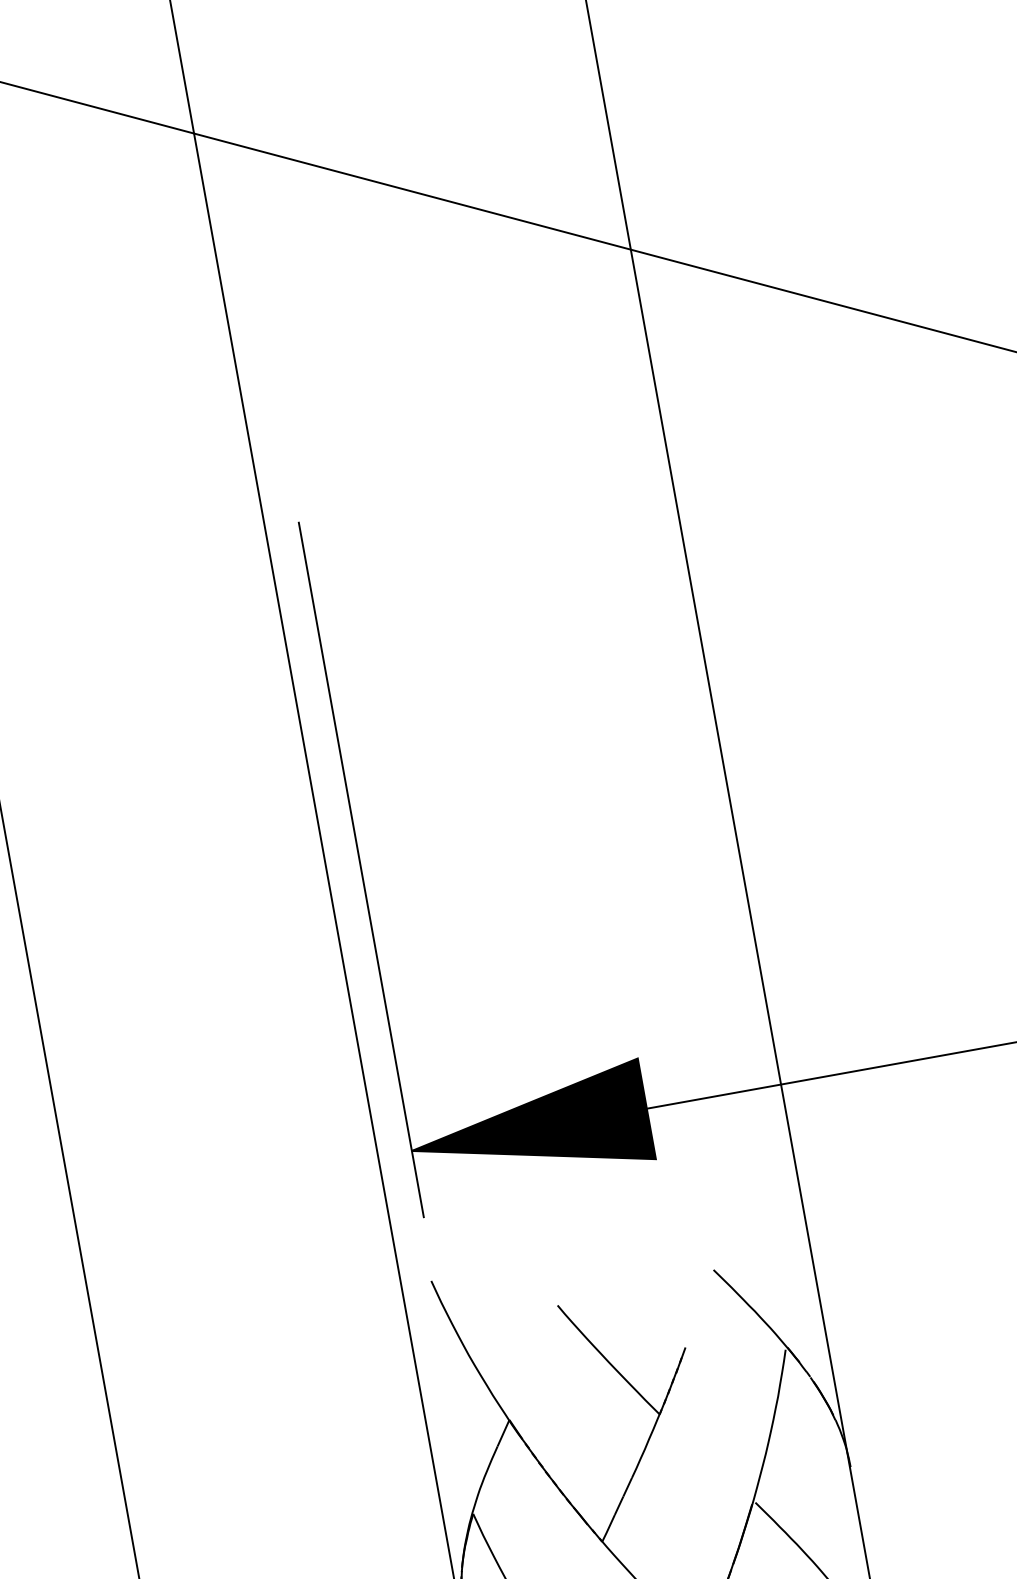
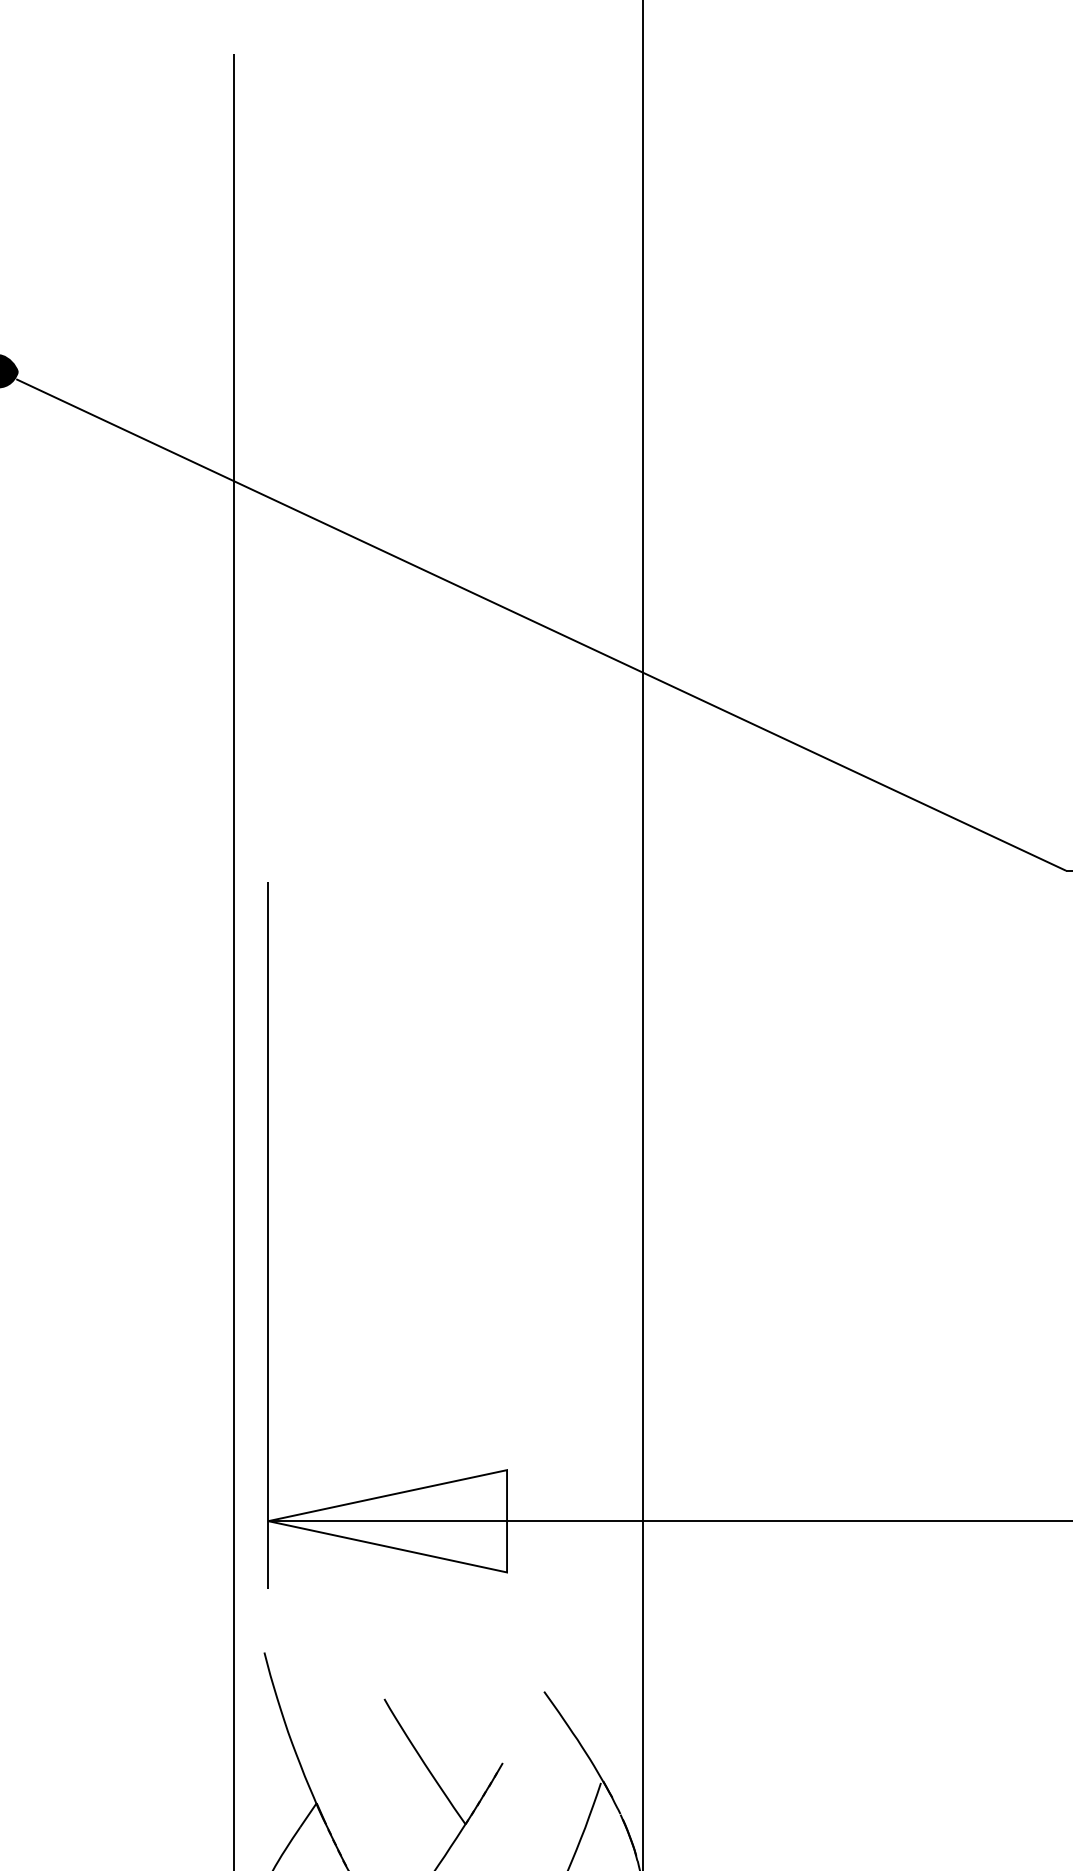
fill: (529, 1130) -> (387, 1521), removed

